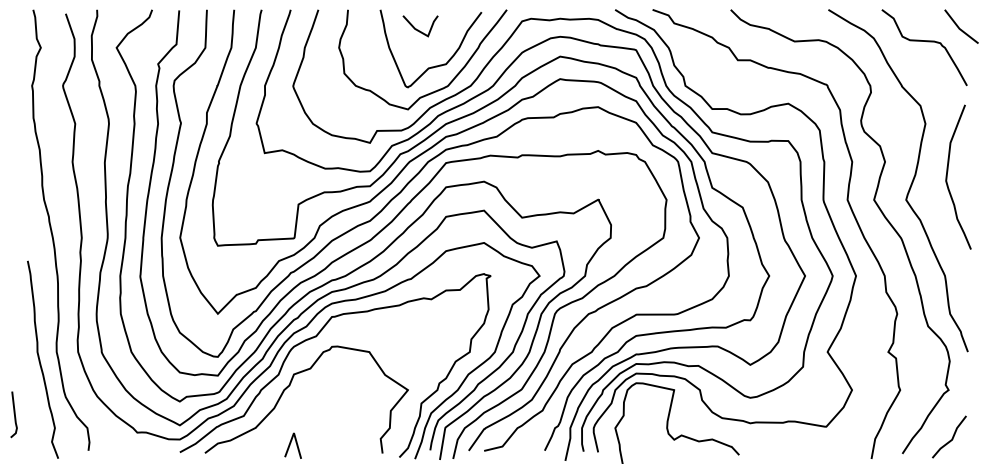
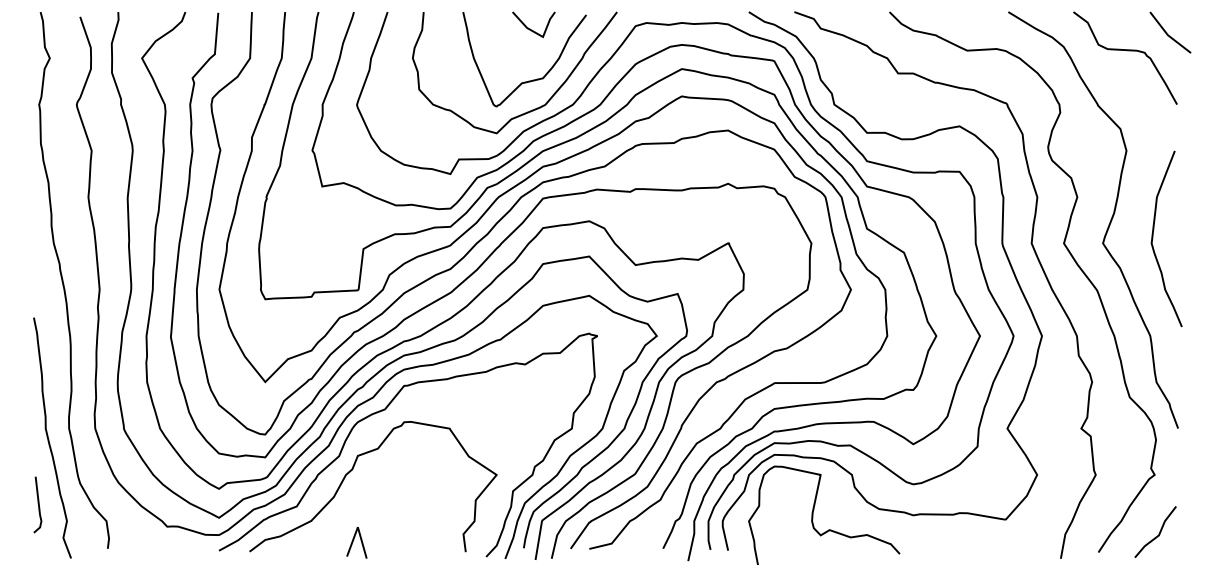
line: (418, 29) -> (531, 28), moved
curve: (947, 176) -> (1153, 238), moved
line: (13, 413) -> (37, 503), moved

